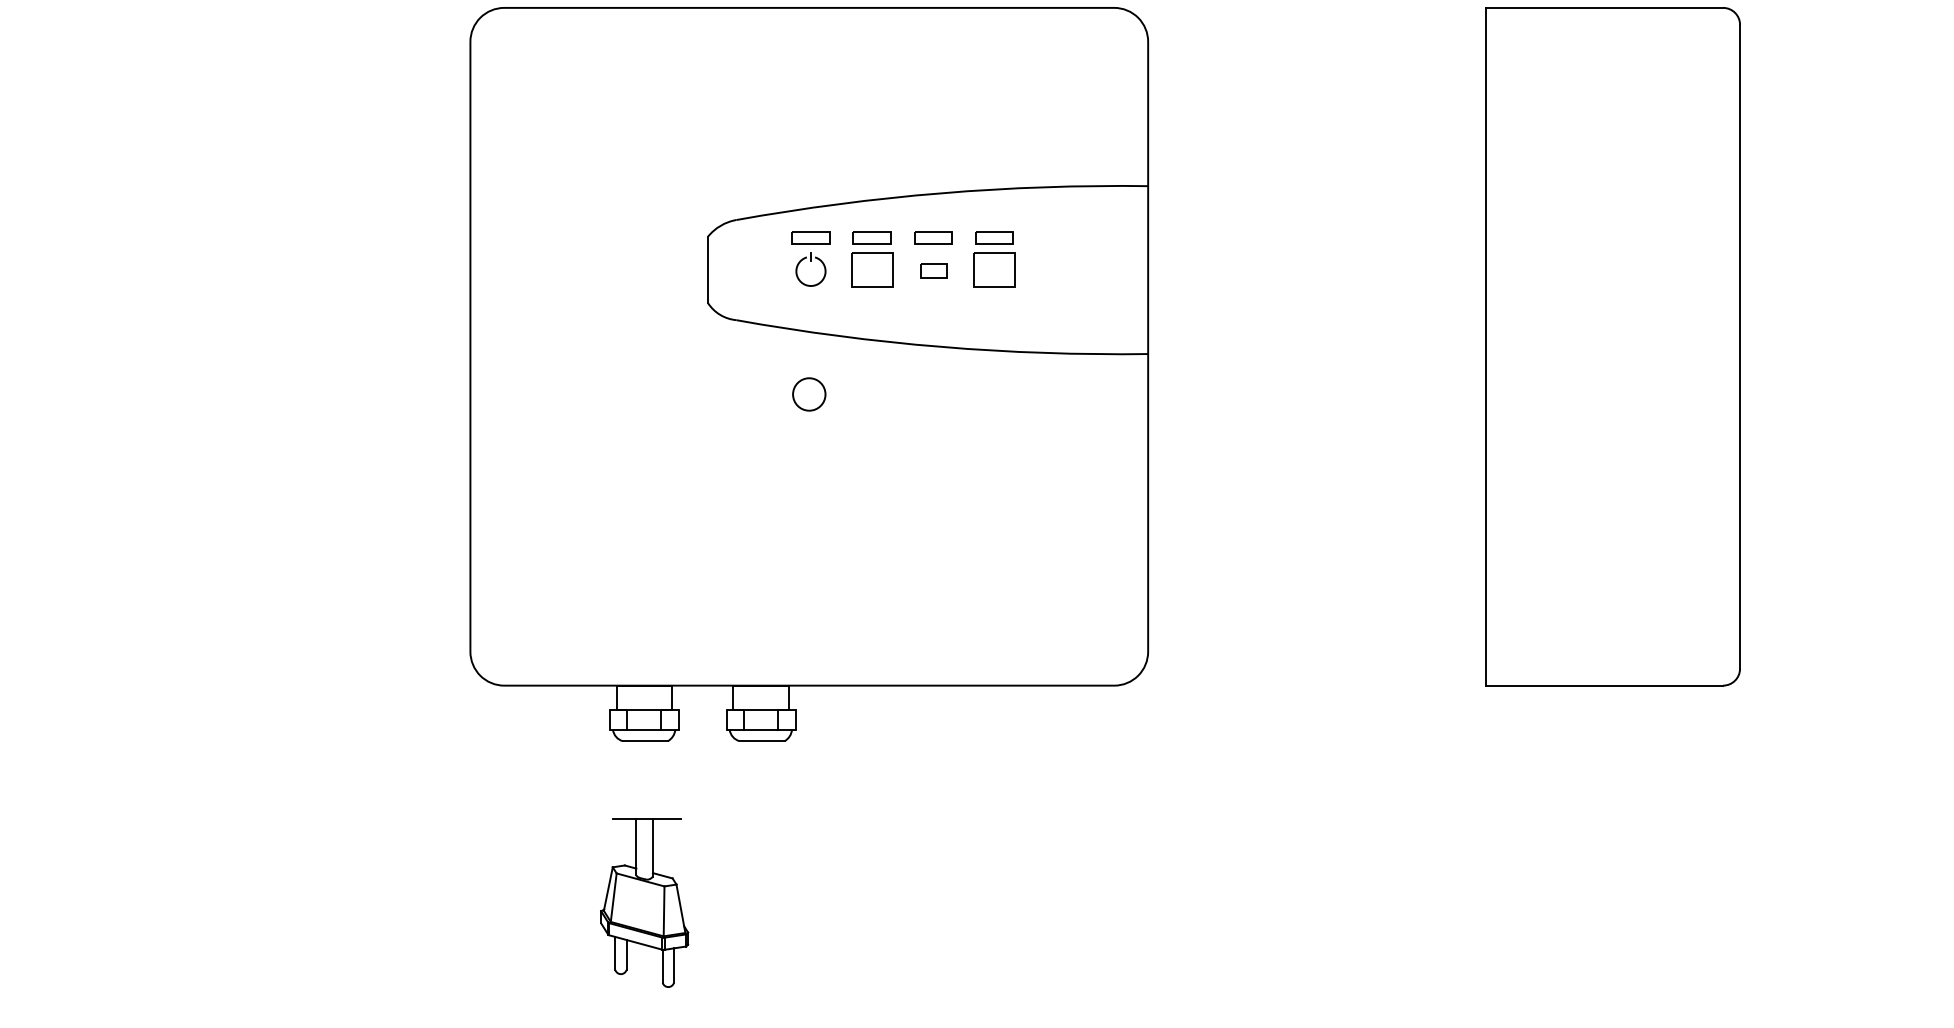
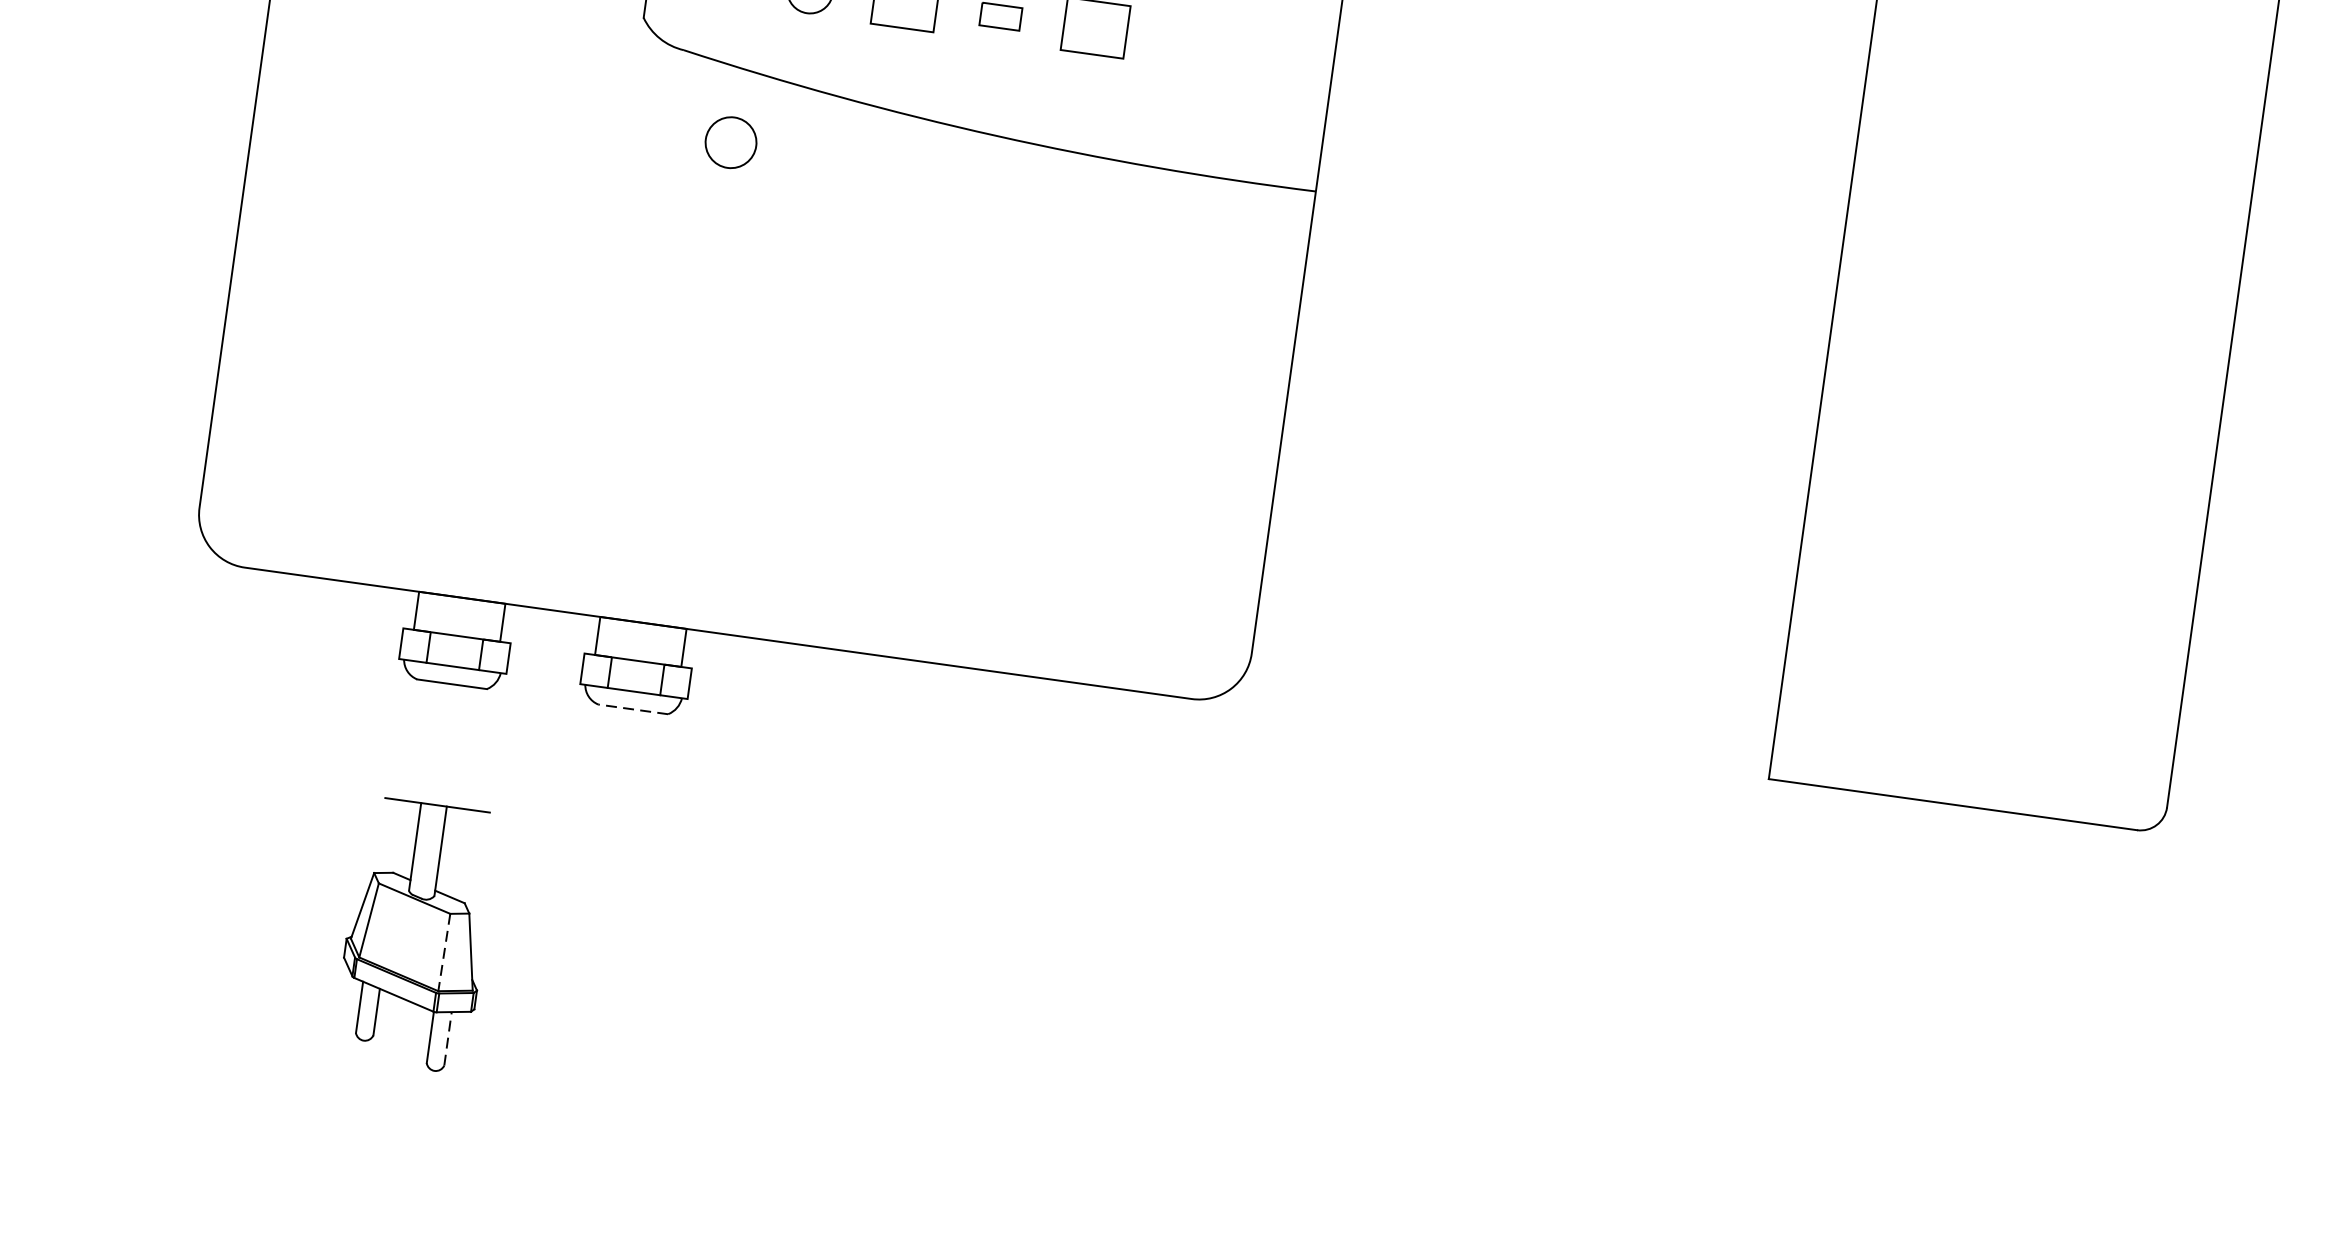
circle: (809, 394) -> (731, 142), moved
line: (762, 741) -> (633, 709), solid -> dashed
line: (664, 911) -> (444, 952), solid -> dashed
line: (674, 965) -> (448, 1038), solid -> dashed

